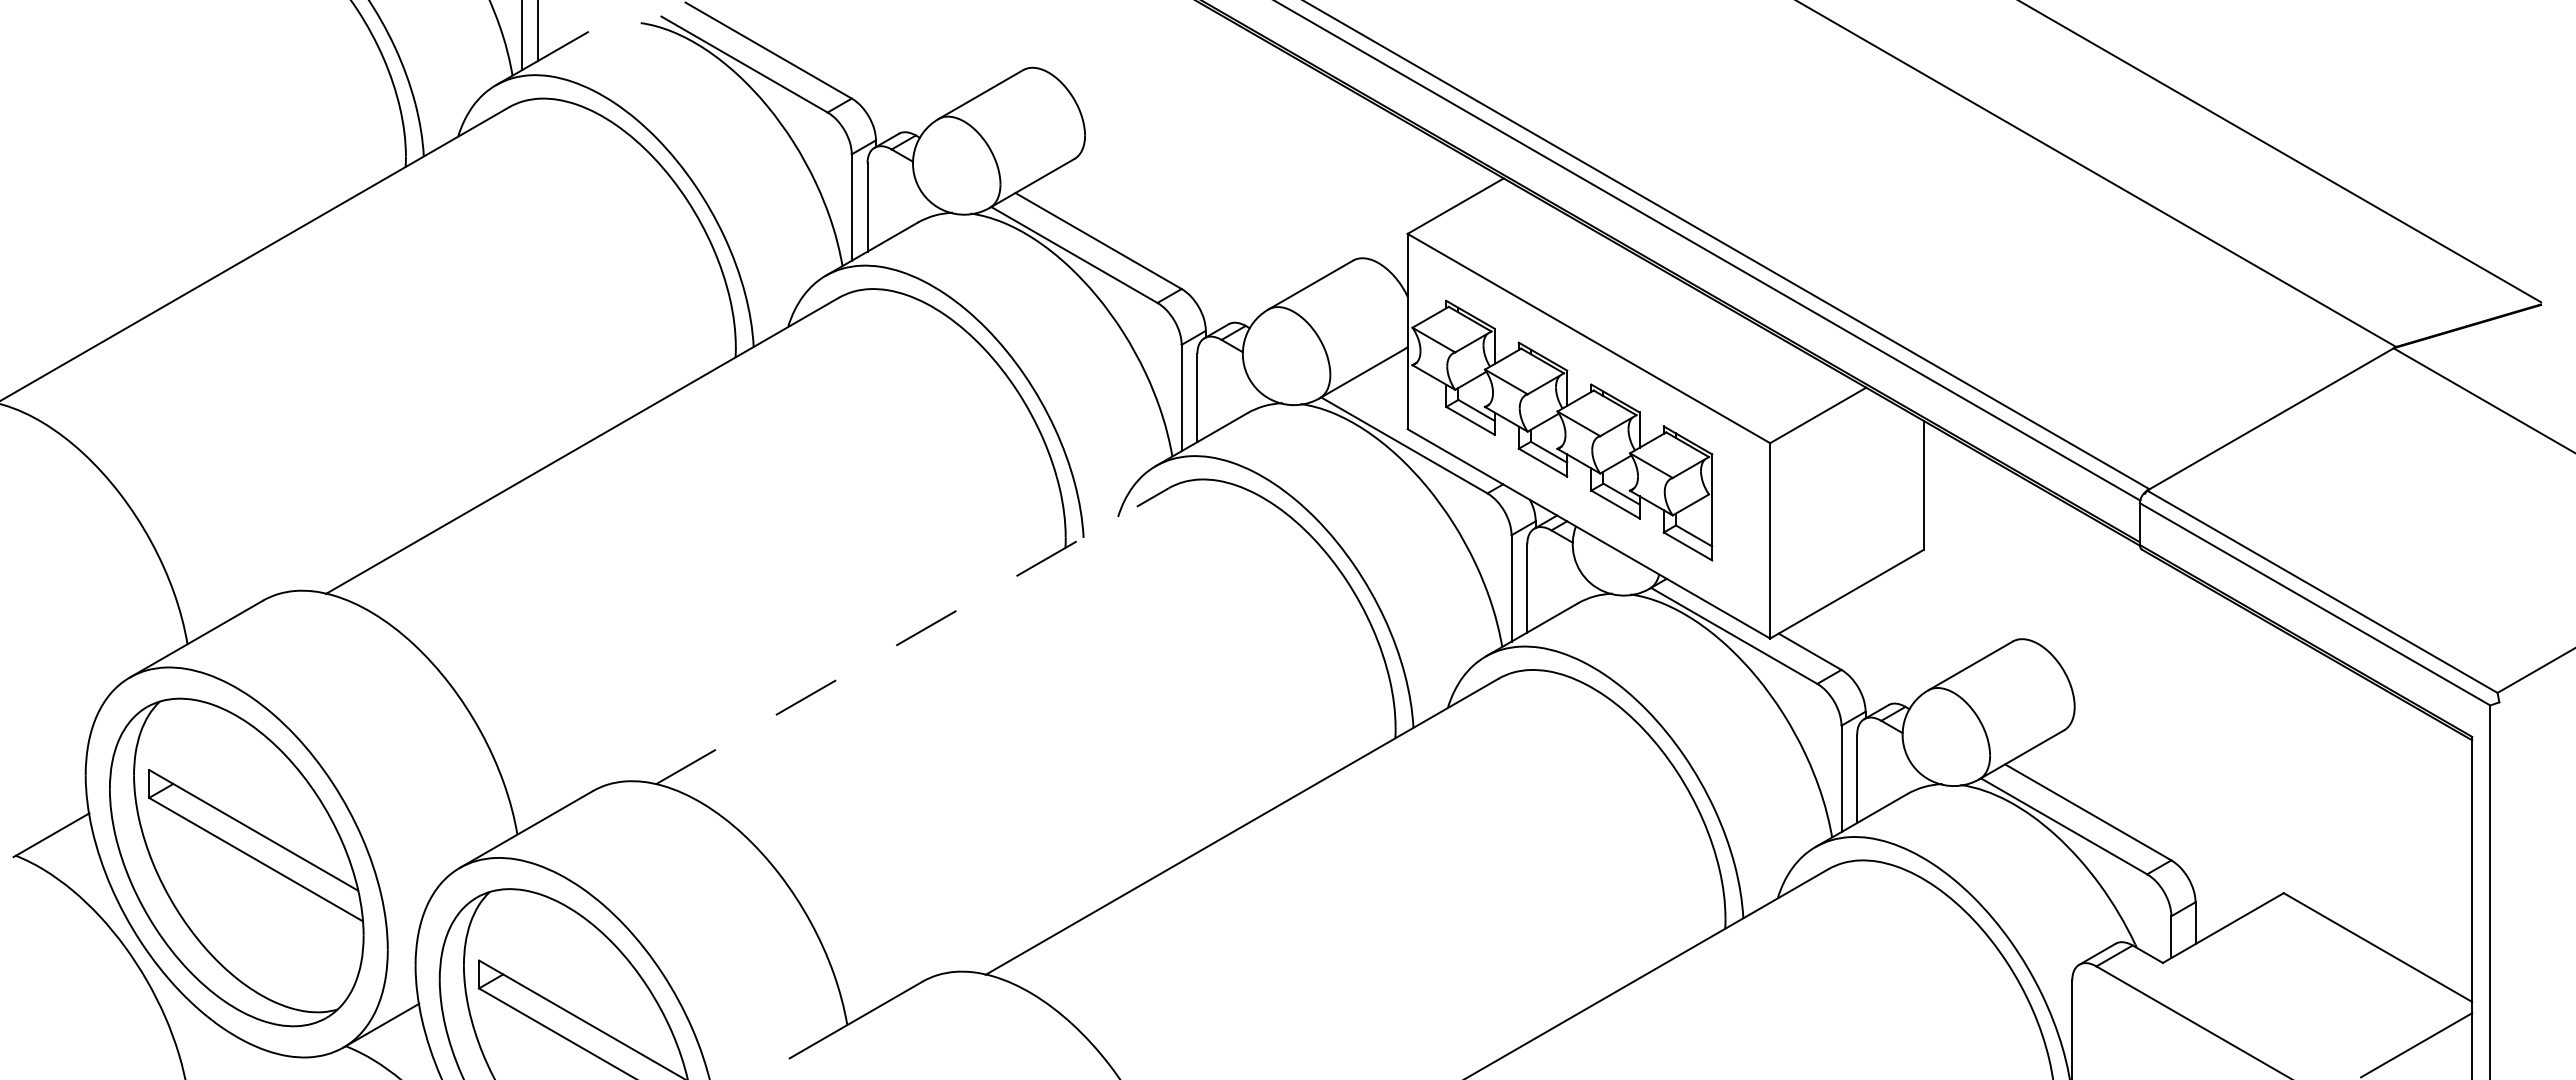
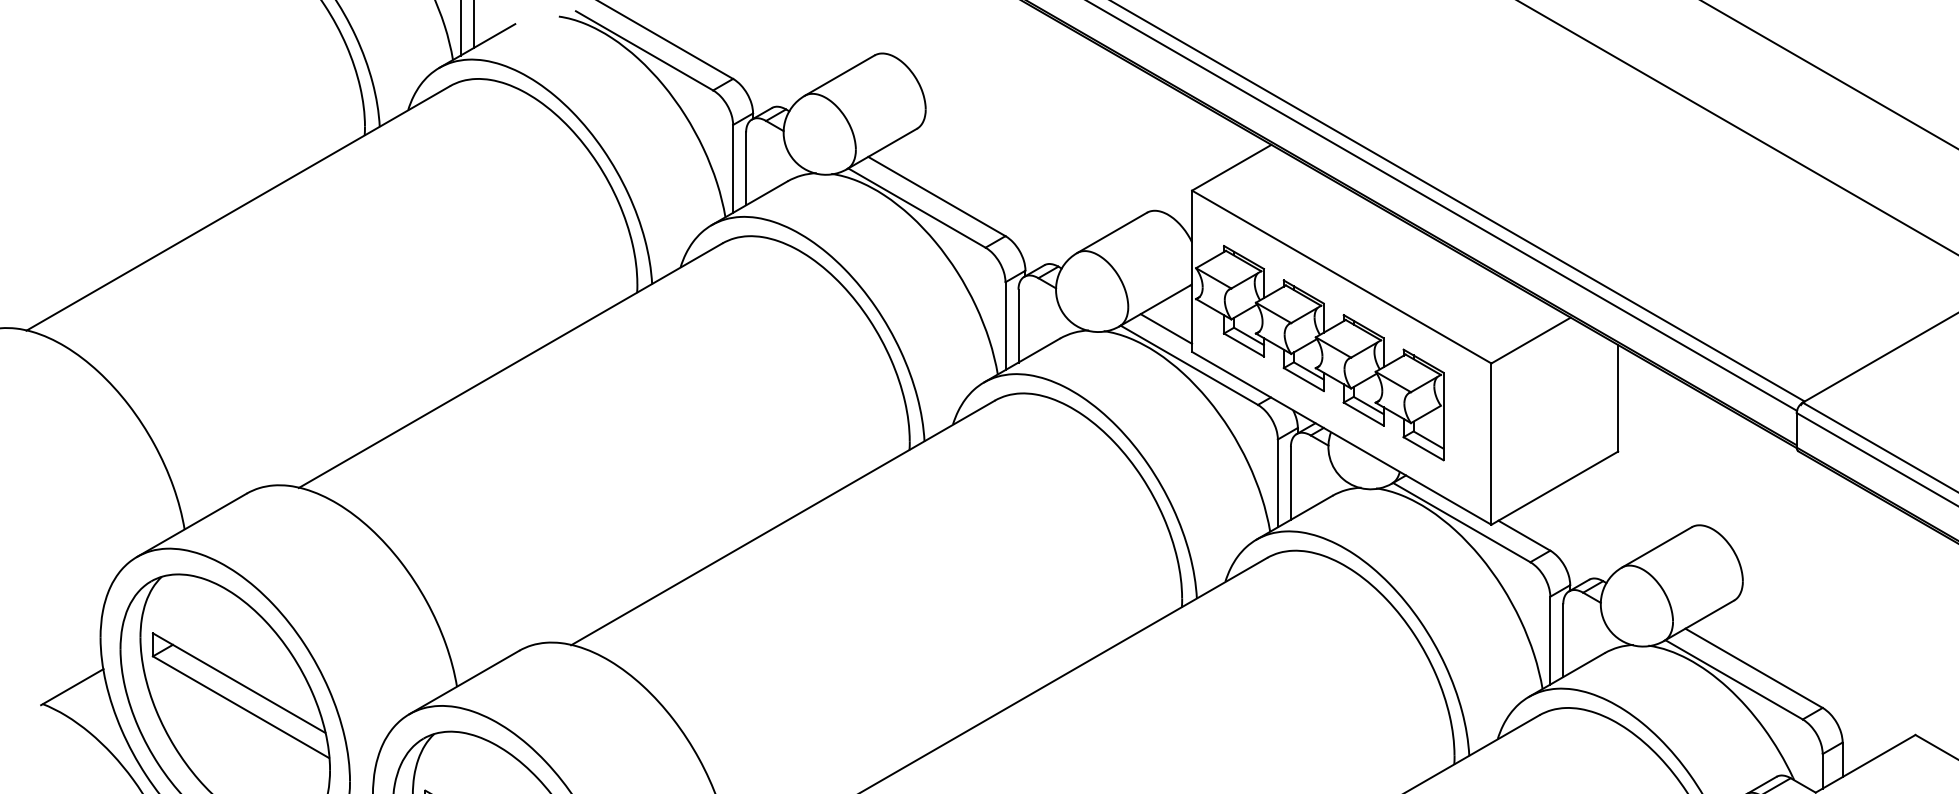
line: (1376, 401) -> (1166, 329), added
line: (912, 636) -> (783, 523), dashed -> solid

